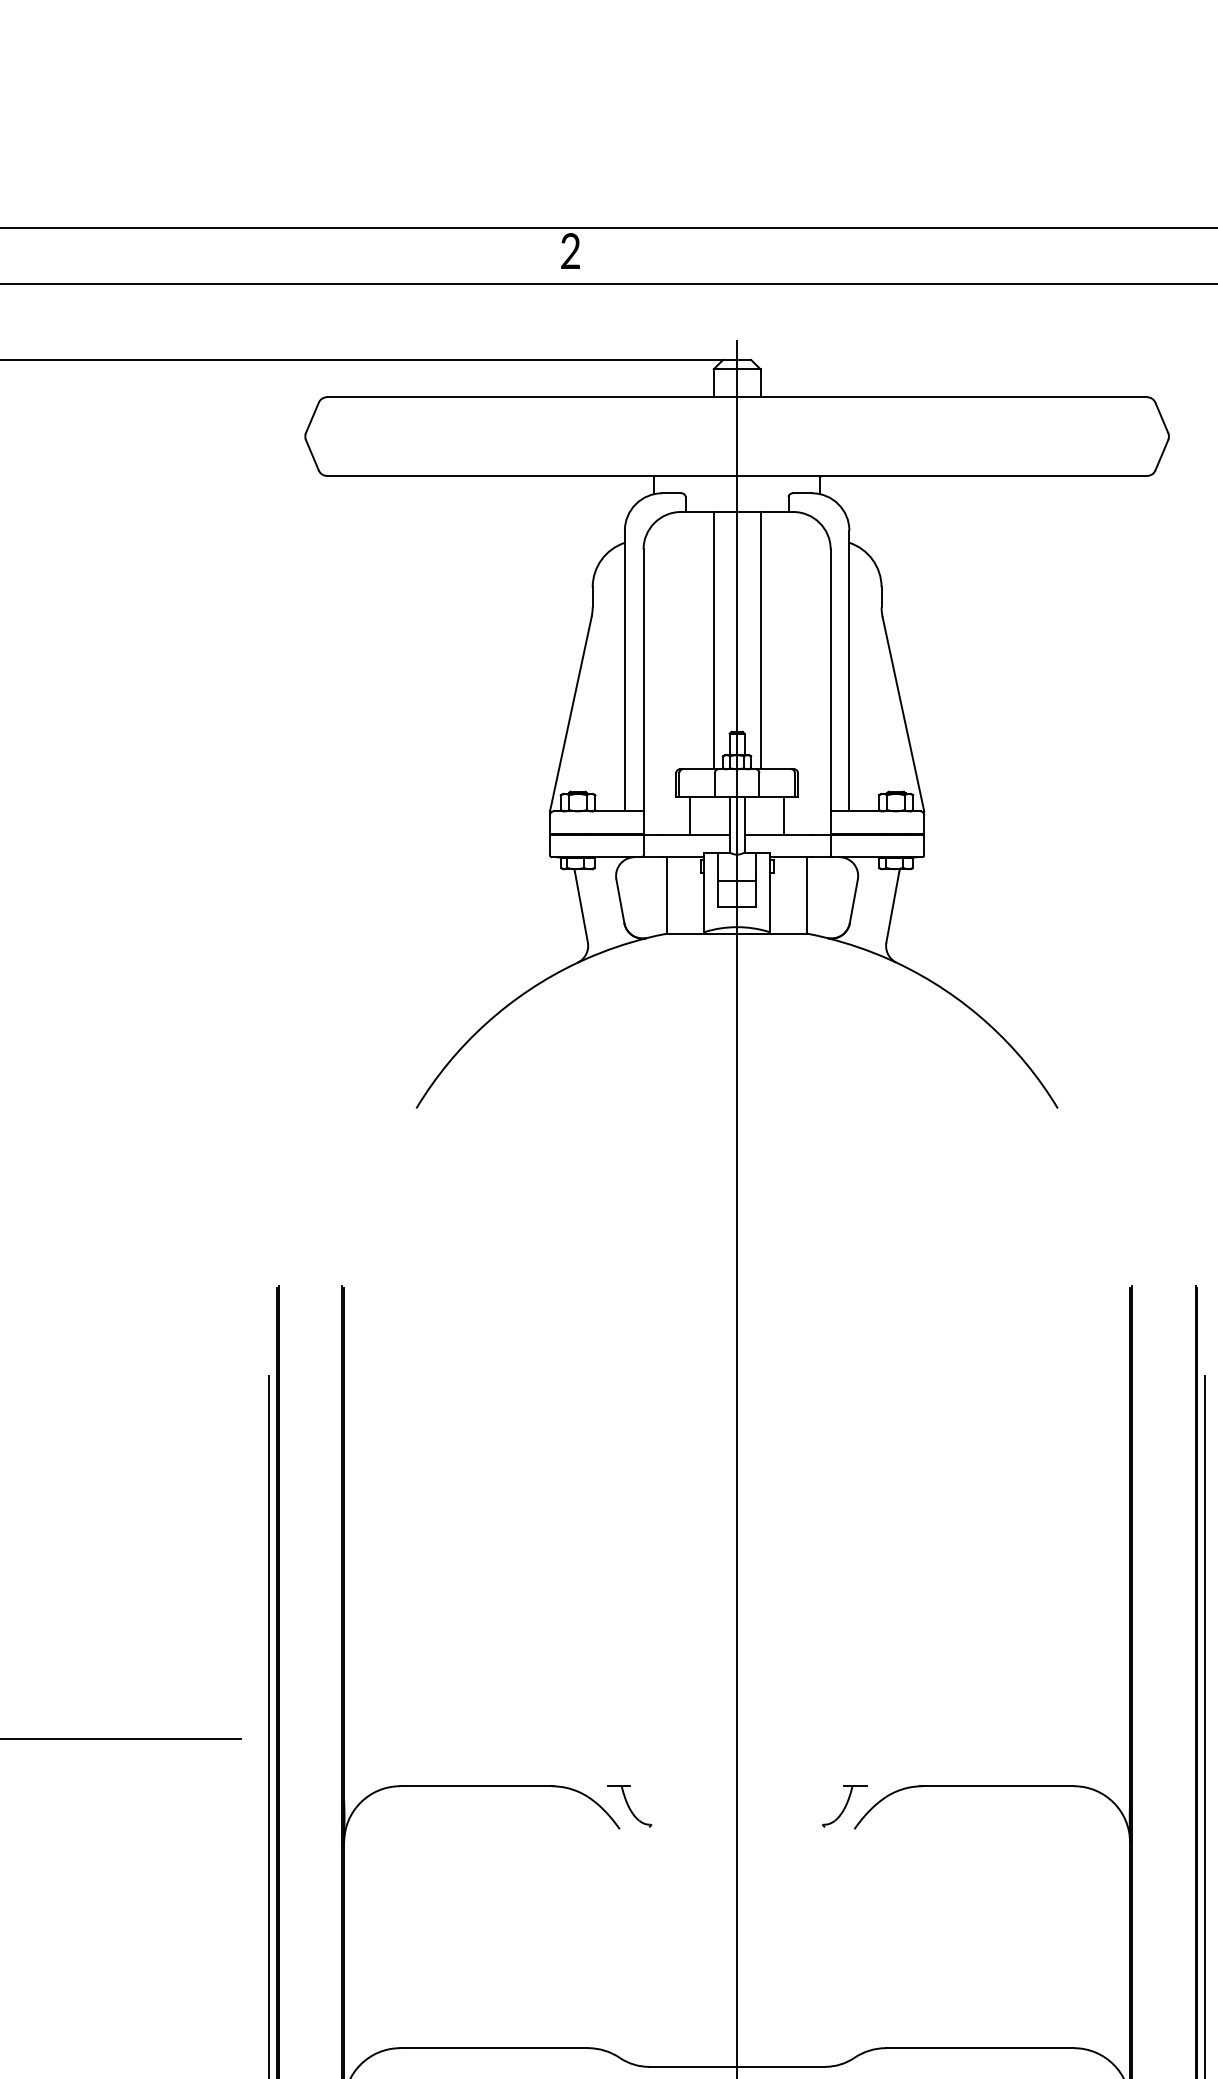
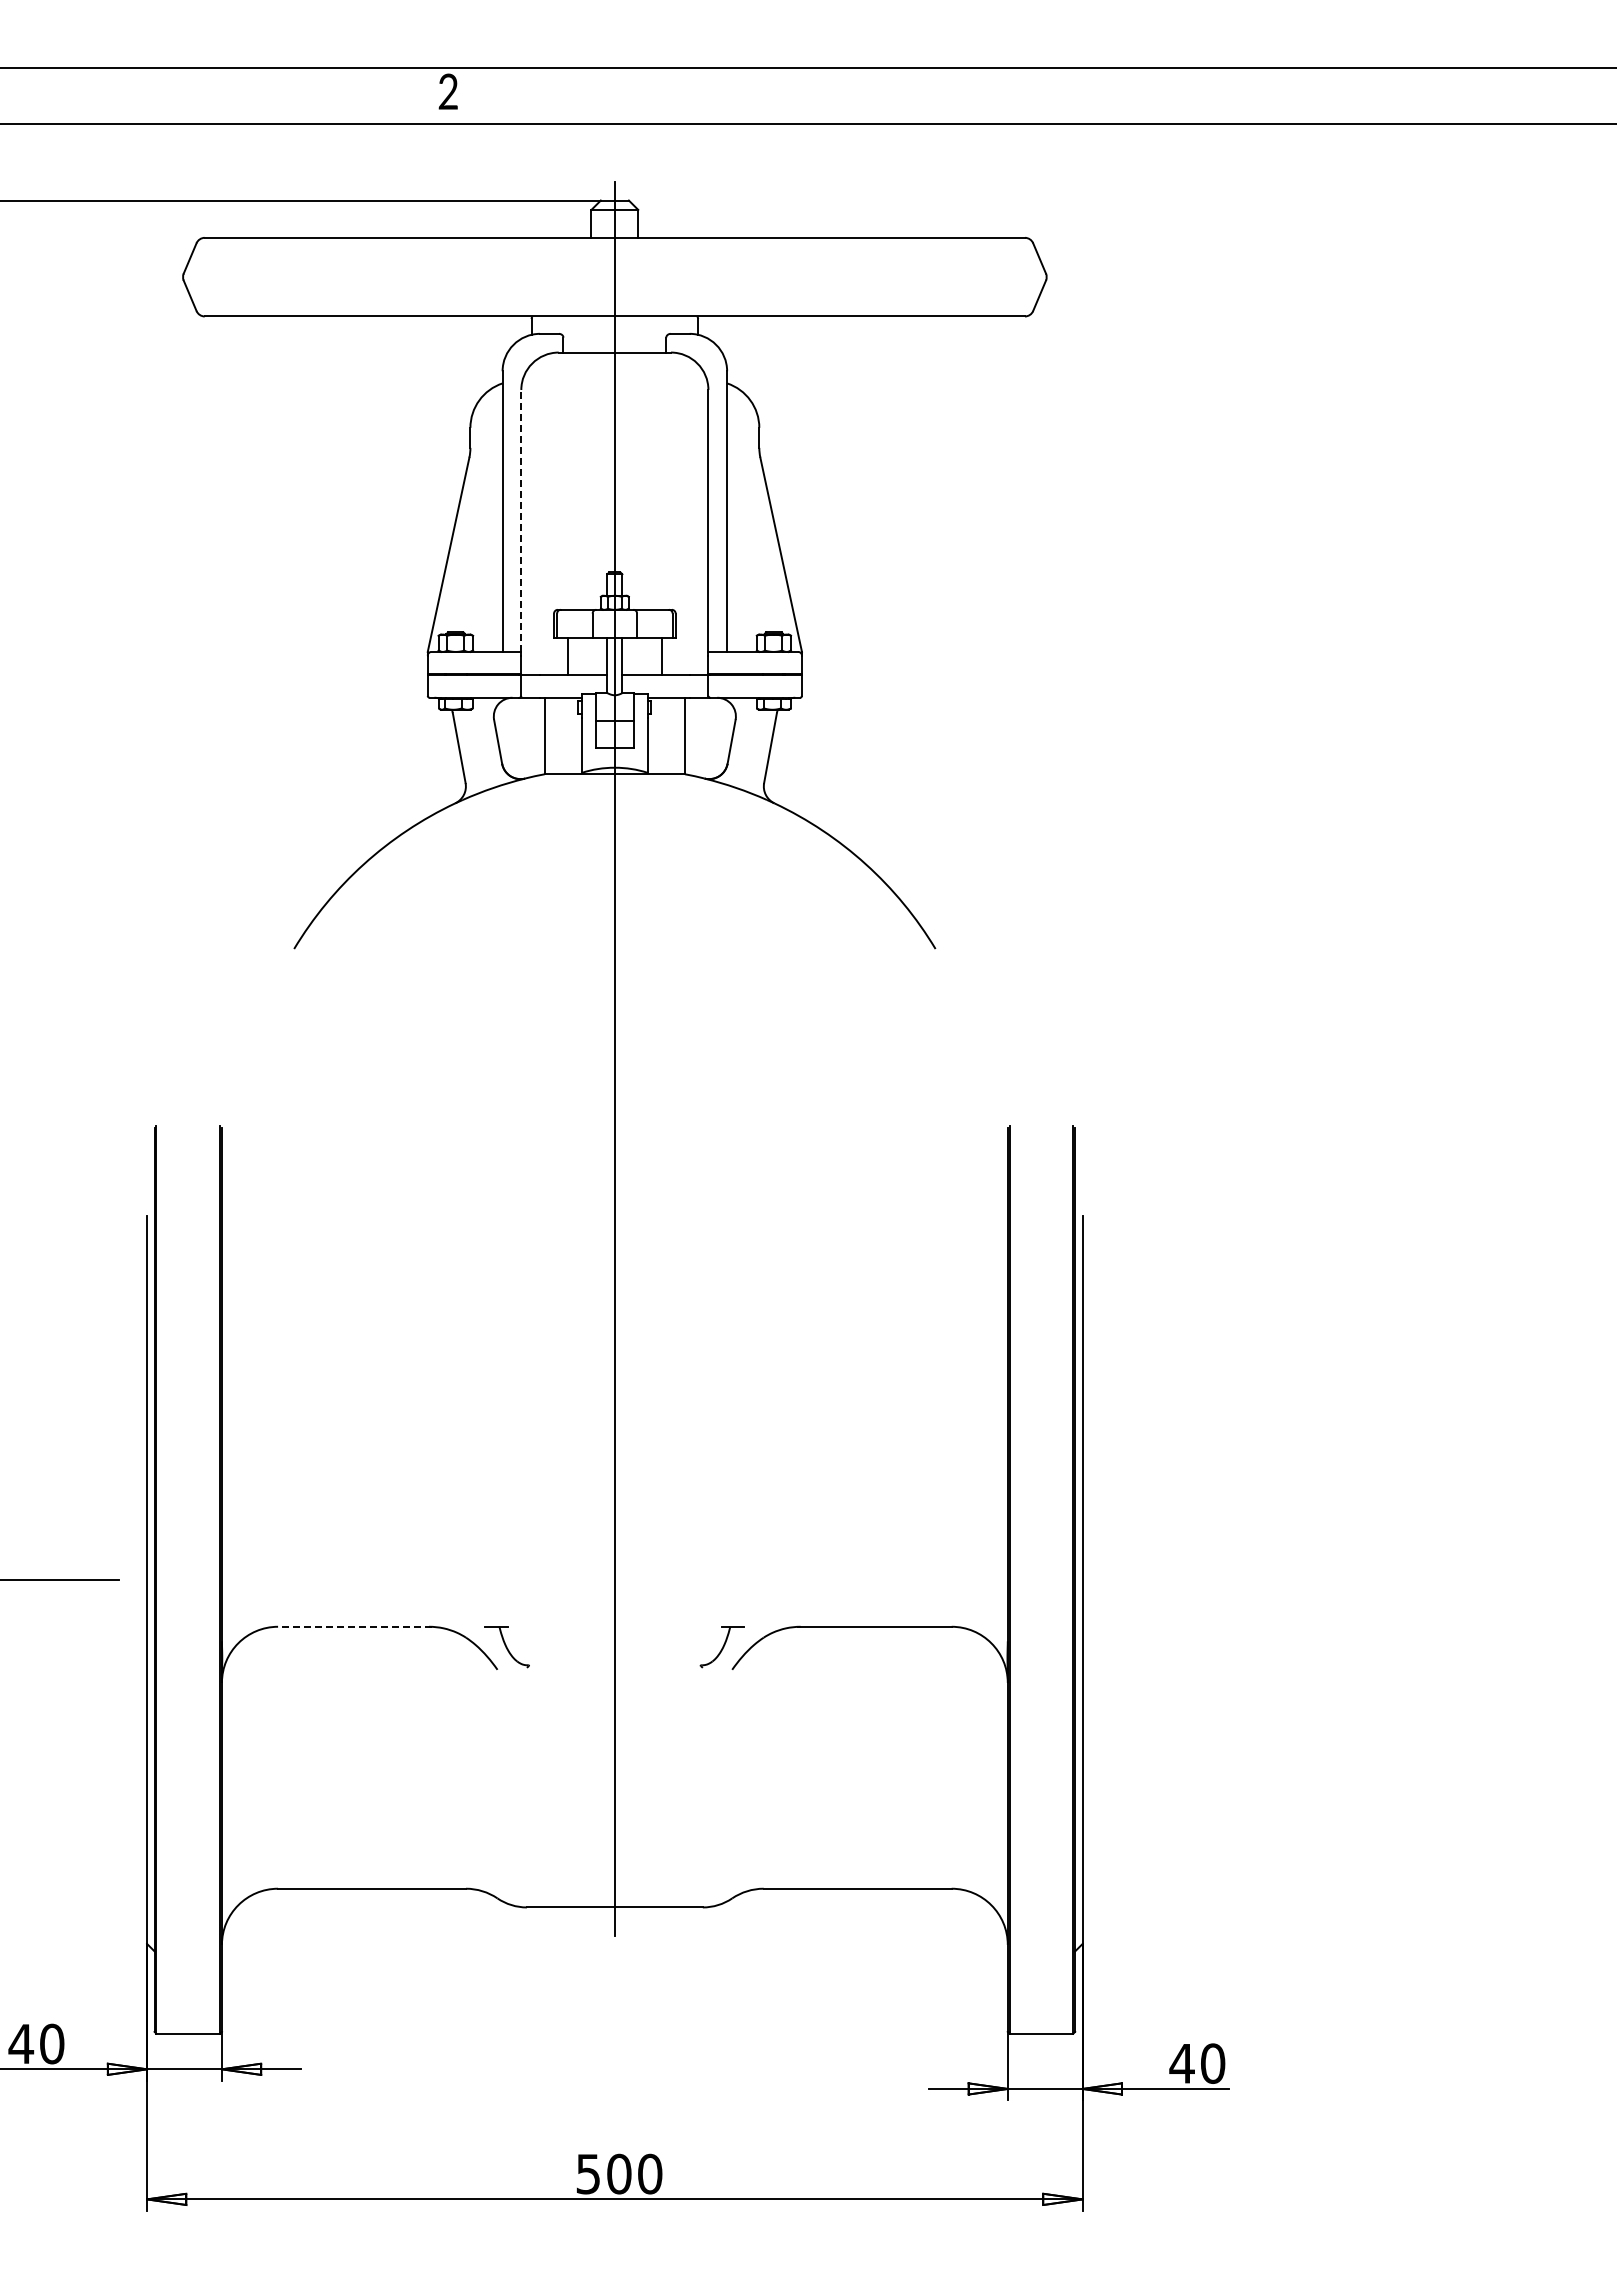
line: (713, 639) -> (591, 480), removed
line: (760, 639) -> (638, 480), removed
line: (643, 679) -> (521, 520), solid -> dashed
line: (476, 1785) -> (354, 1626), solid -> dashed

